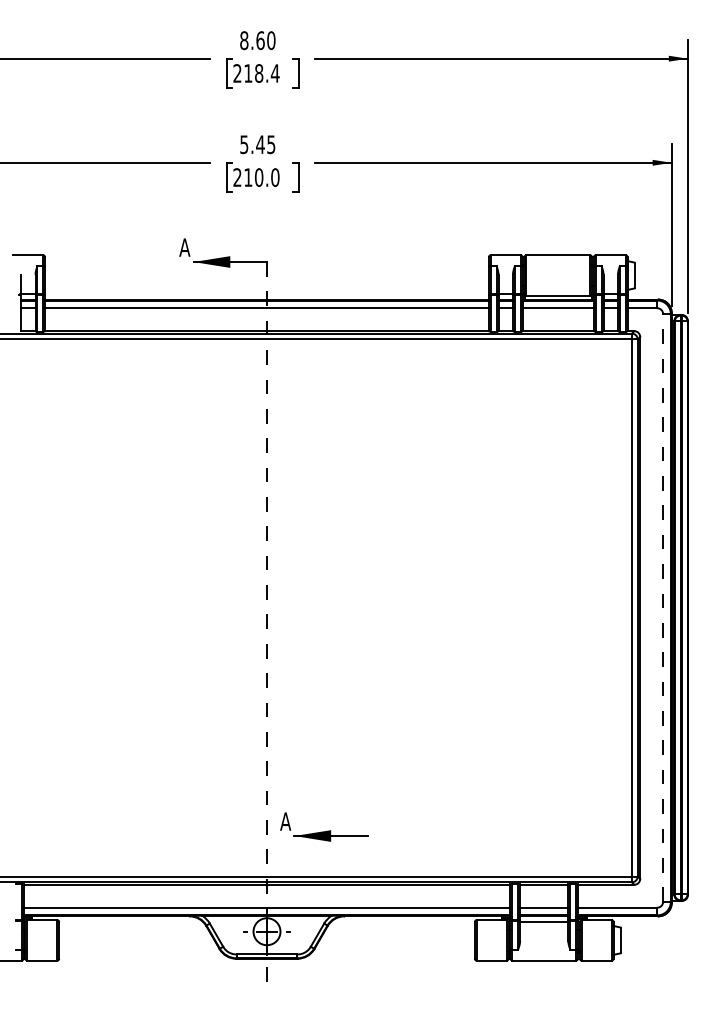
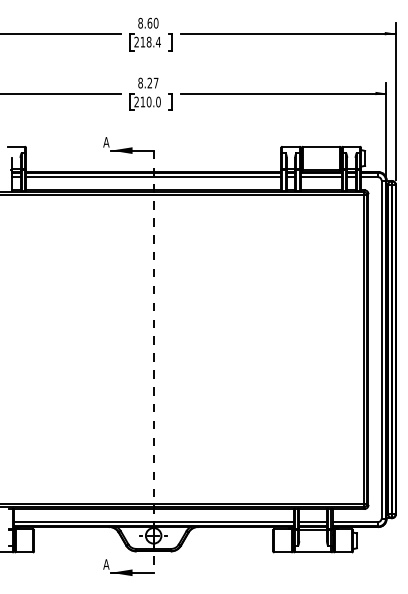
text: (258, 143) -> (148, 82), 5.45 -> 8.27
line: (663, 607) -> (381, 349), dashed -> solid
part: (324, 826) -> (128, 567), moved

